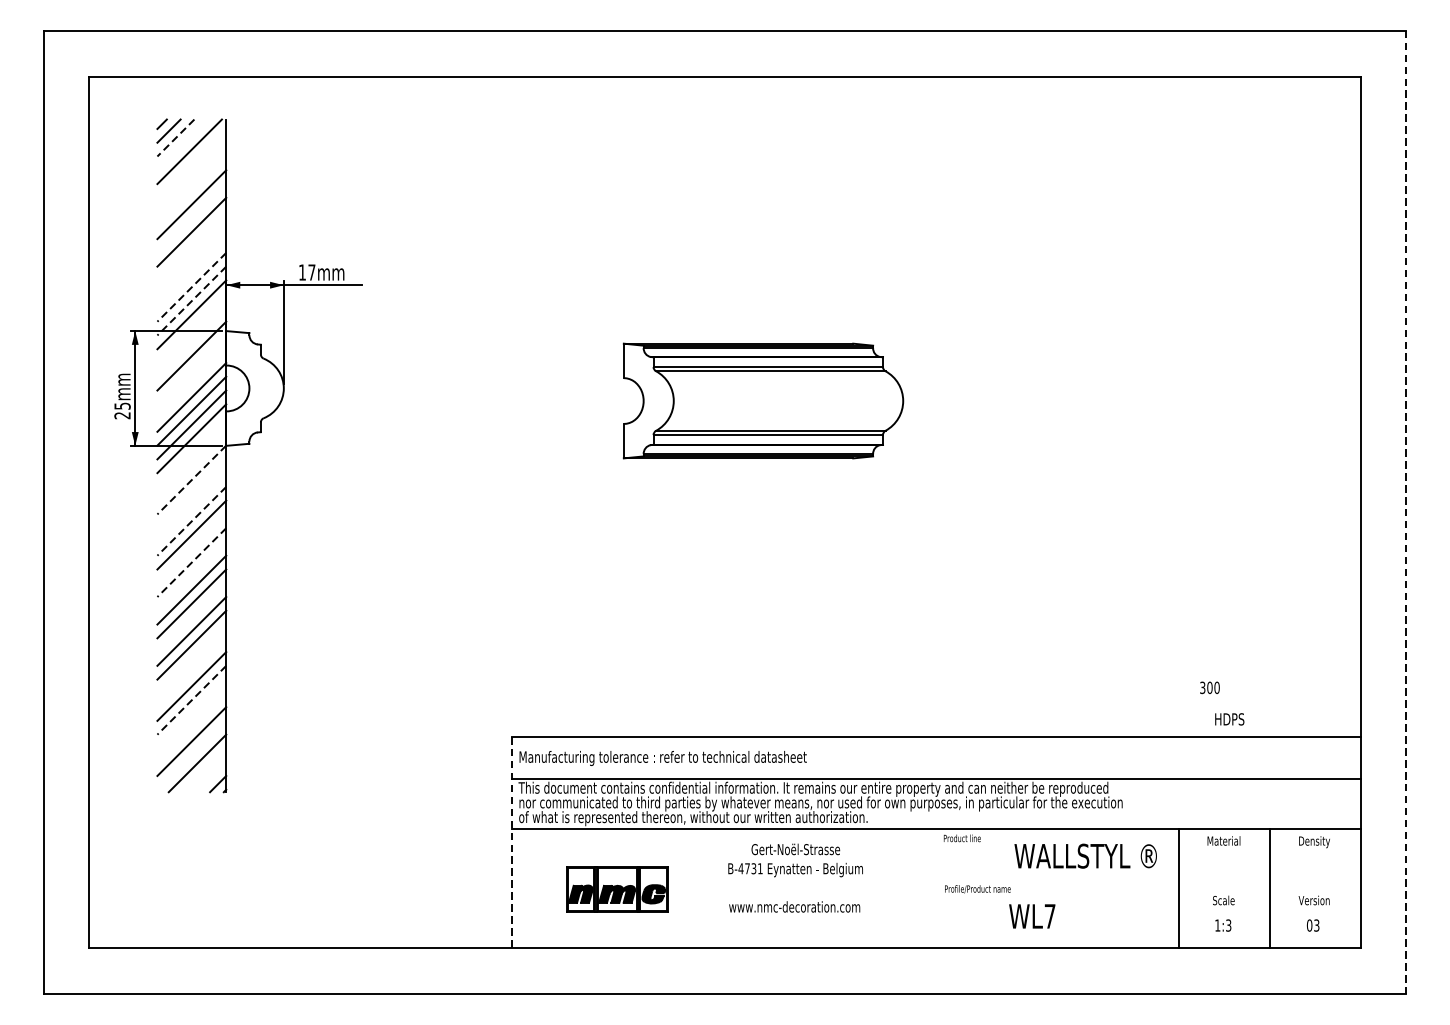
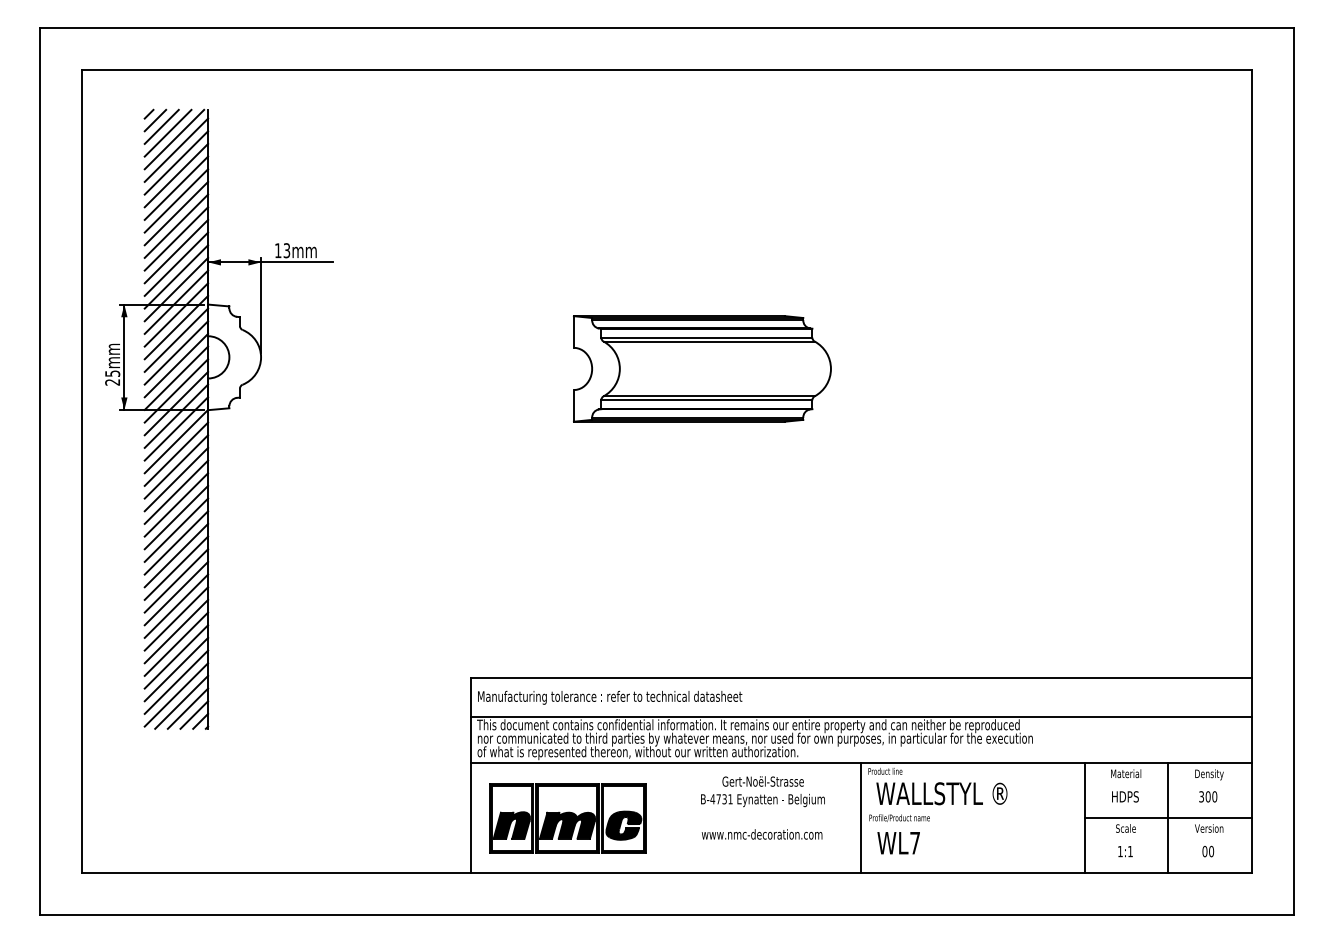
line: (175, 138) -> (161, 127), dashed -> solid
line: (182, 144) -> (167, 132), added
line: (191, 162) -> (176, 149), added
line: (191, 176) -> (176, 162), added
line: (191, 190) -> (176, 175), added
line: (191, 217) -> (176, 200), added
line: (191, 245) -> (176, 225), added
line: (191, 259) -> (176, 238), added
text: (311, 272) -> (286, 250), 17mm -> 13mm
line: (191, 273) -> (176, 251), added
line: (191, 287) -> (176, 264), dashed -> solid
line: (191, 300) -> (176, 276), dashed -> solid
line: (191, 327) -> (176, 301), added
line: (191, 341) -> (176, 314), added
line: (191, 369) -> (176, 339), added
line: (191, 383) -> (176, 352), added
line: (191, 451) -> (176, 415), added
line: (191, 465) -> (176, 428), added
line: (191, 479) -> (176, 441), dashed -> solid
line: (191, 492) -> (176, 453), added
line: (191, 507) -> (176, 466), added
line: (1405, 512) -> (1293, 471), dashed -> solid
line: (191, 521) -> (176, 479), dashed -> solid
line: (191, 548) -> (176, 504), added
line: (191, 562) -> (176, 517), dashed -> solid
line: (191, 575) -> (176, 529), added
line: (191, 616) -> (176, 567), added
line: (191, 658) -> (176, 605), added
line: (191, 672) -> (176, 618), added
text: (1210, 687) -> (1208, 796), moved
line: (191, 700) -> (176, 644), dashed -> solid
line: (191, 713) -> (176, 656), added
text: (1229, 718) -> (1125, 796), moved
line: (191, 727) -> (176, 669), added
line: (191, 754) -> (176, 694), added
line: (203, 770) -> (187, 708), added
line: (211, 776) -> (194, 714), added
line: (511, 842) -> (470, 775), dashed -> solid
text: (1085, 855) -> (941, 793), moved
text: (795, 877) -> (762, 807), moved
line: (936, 888) -> (861, 817), added
line: (1268, 888) -> (1167, 817), added
part: (616, 889) -> (567, 818), size x1.67
text: (1032, 916) -> (898, 843), moved
text: (1228, 925) -> (1130, 851), 1:3 -> 1:1
text: (1316, 925) -> (1211, 851), 03 -> 00

